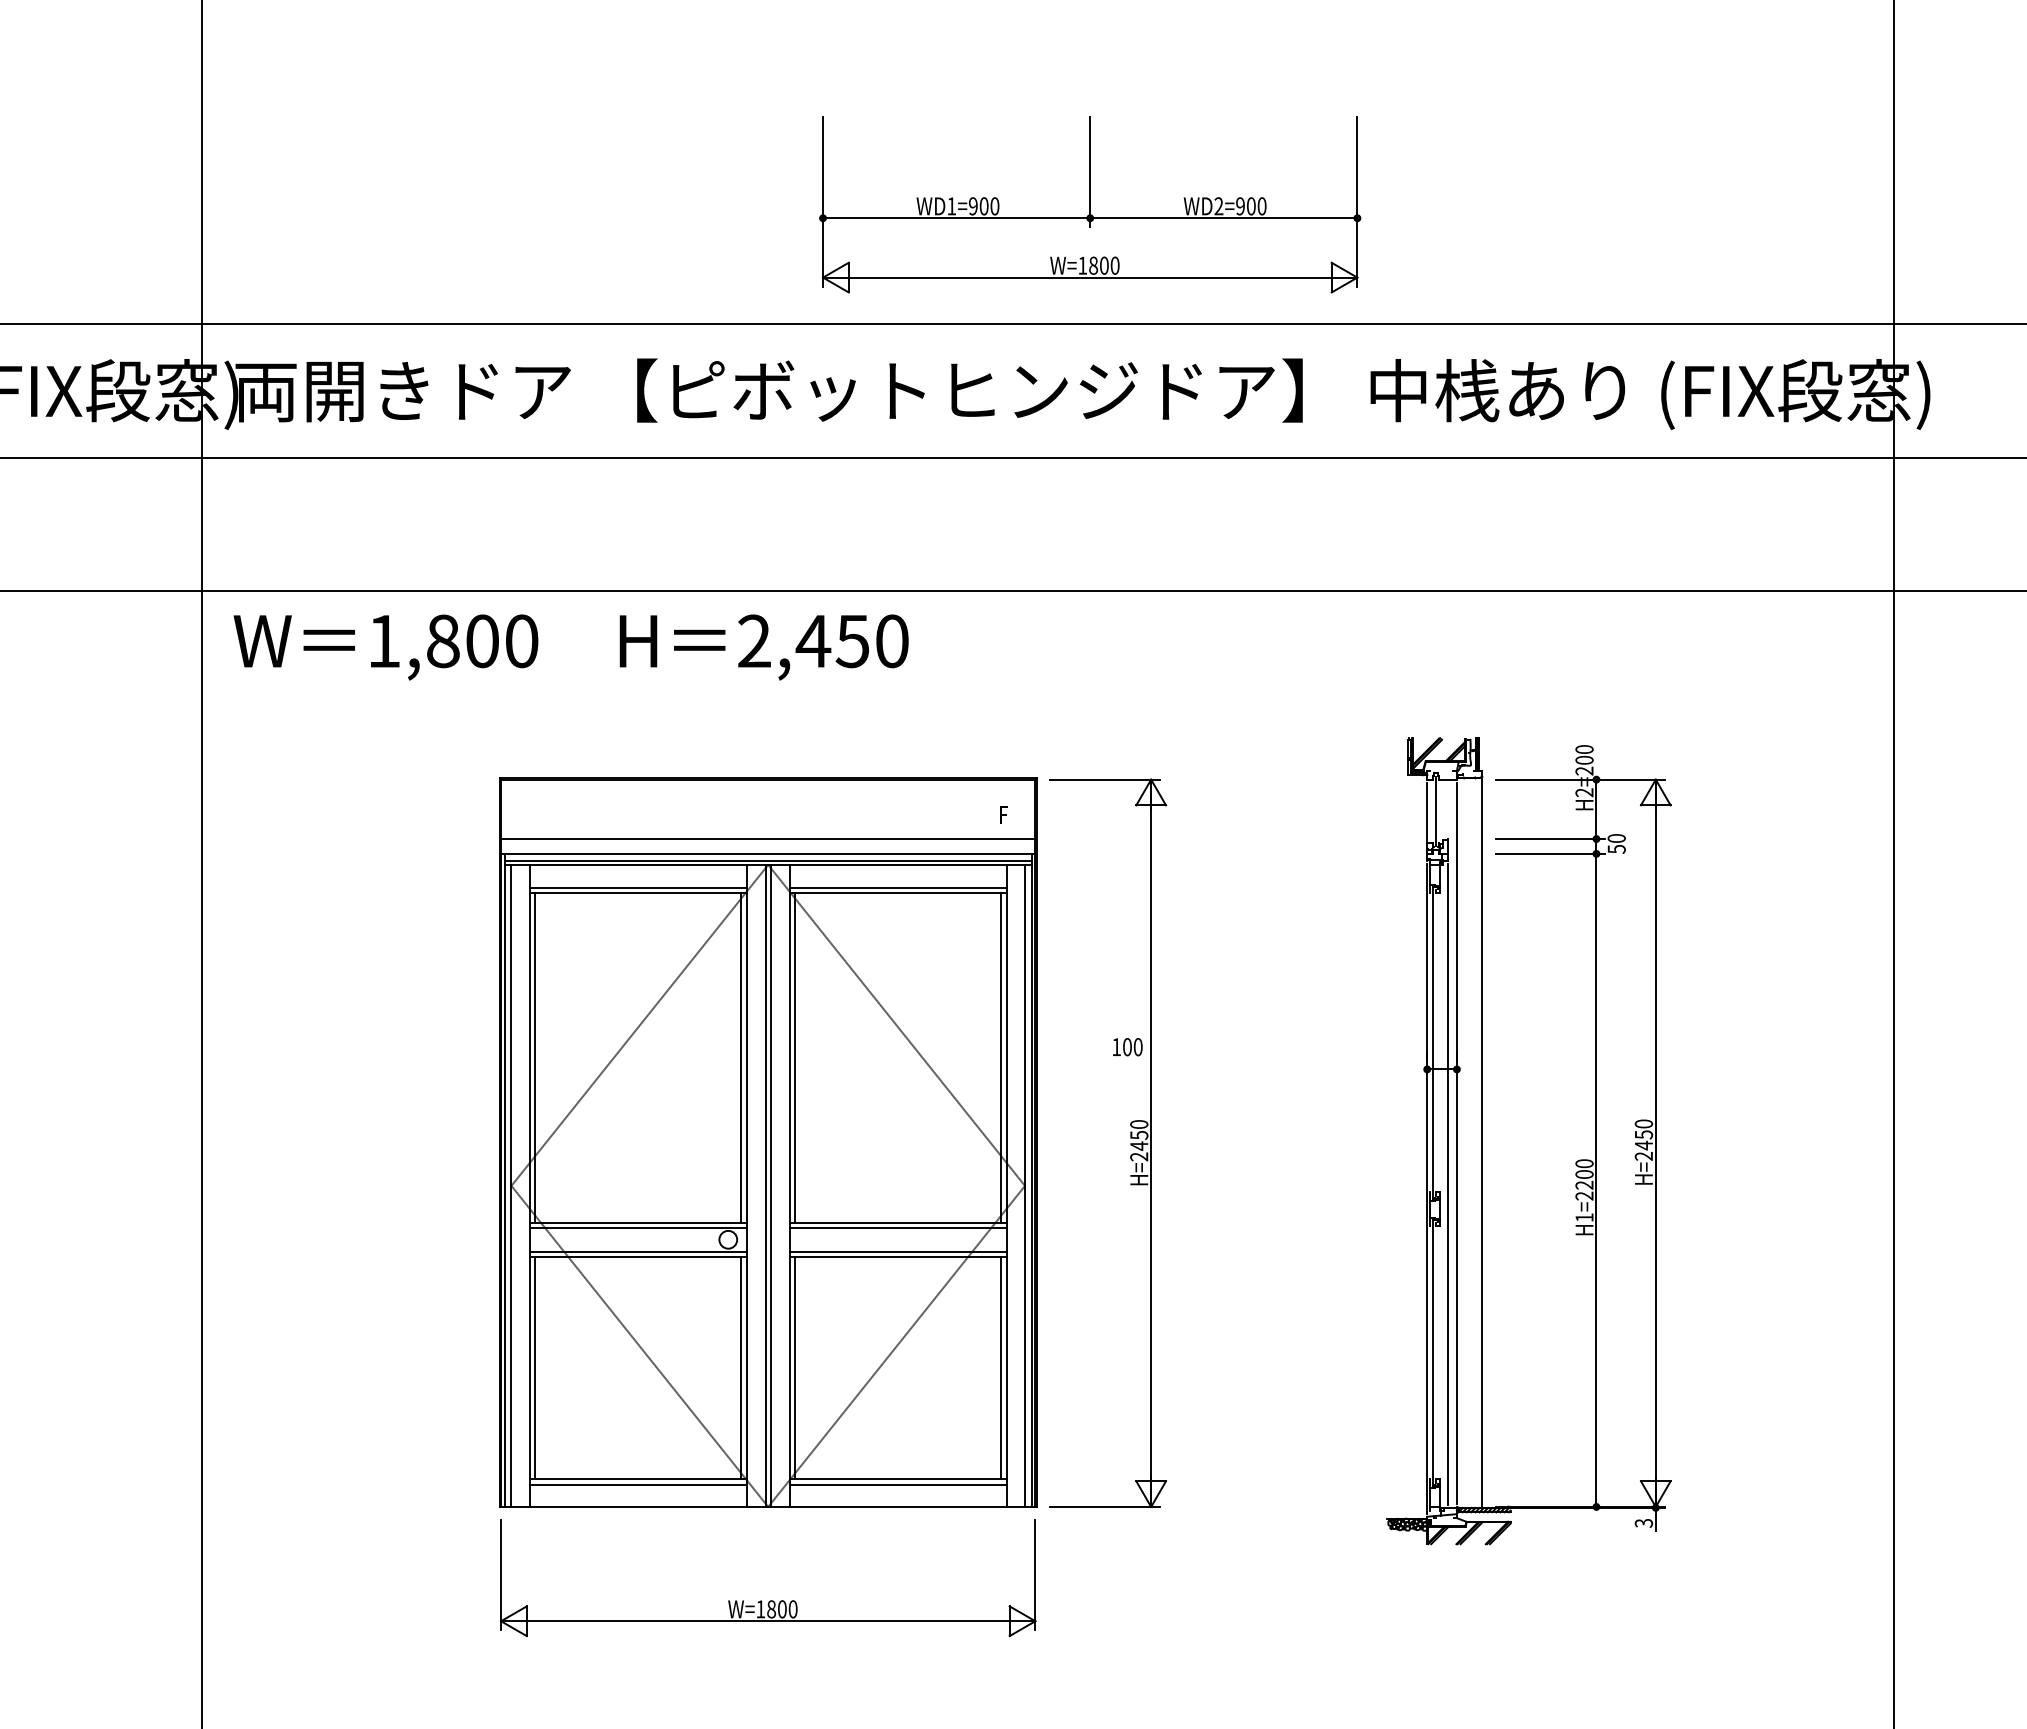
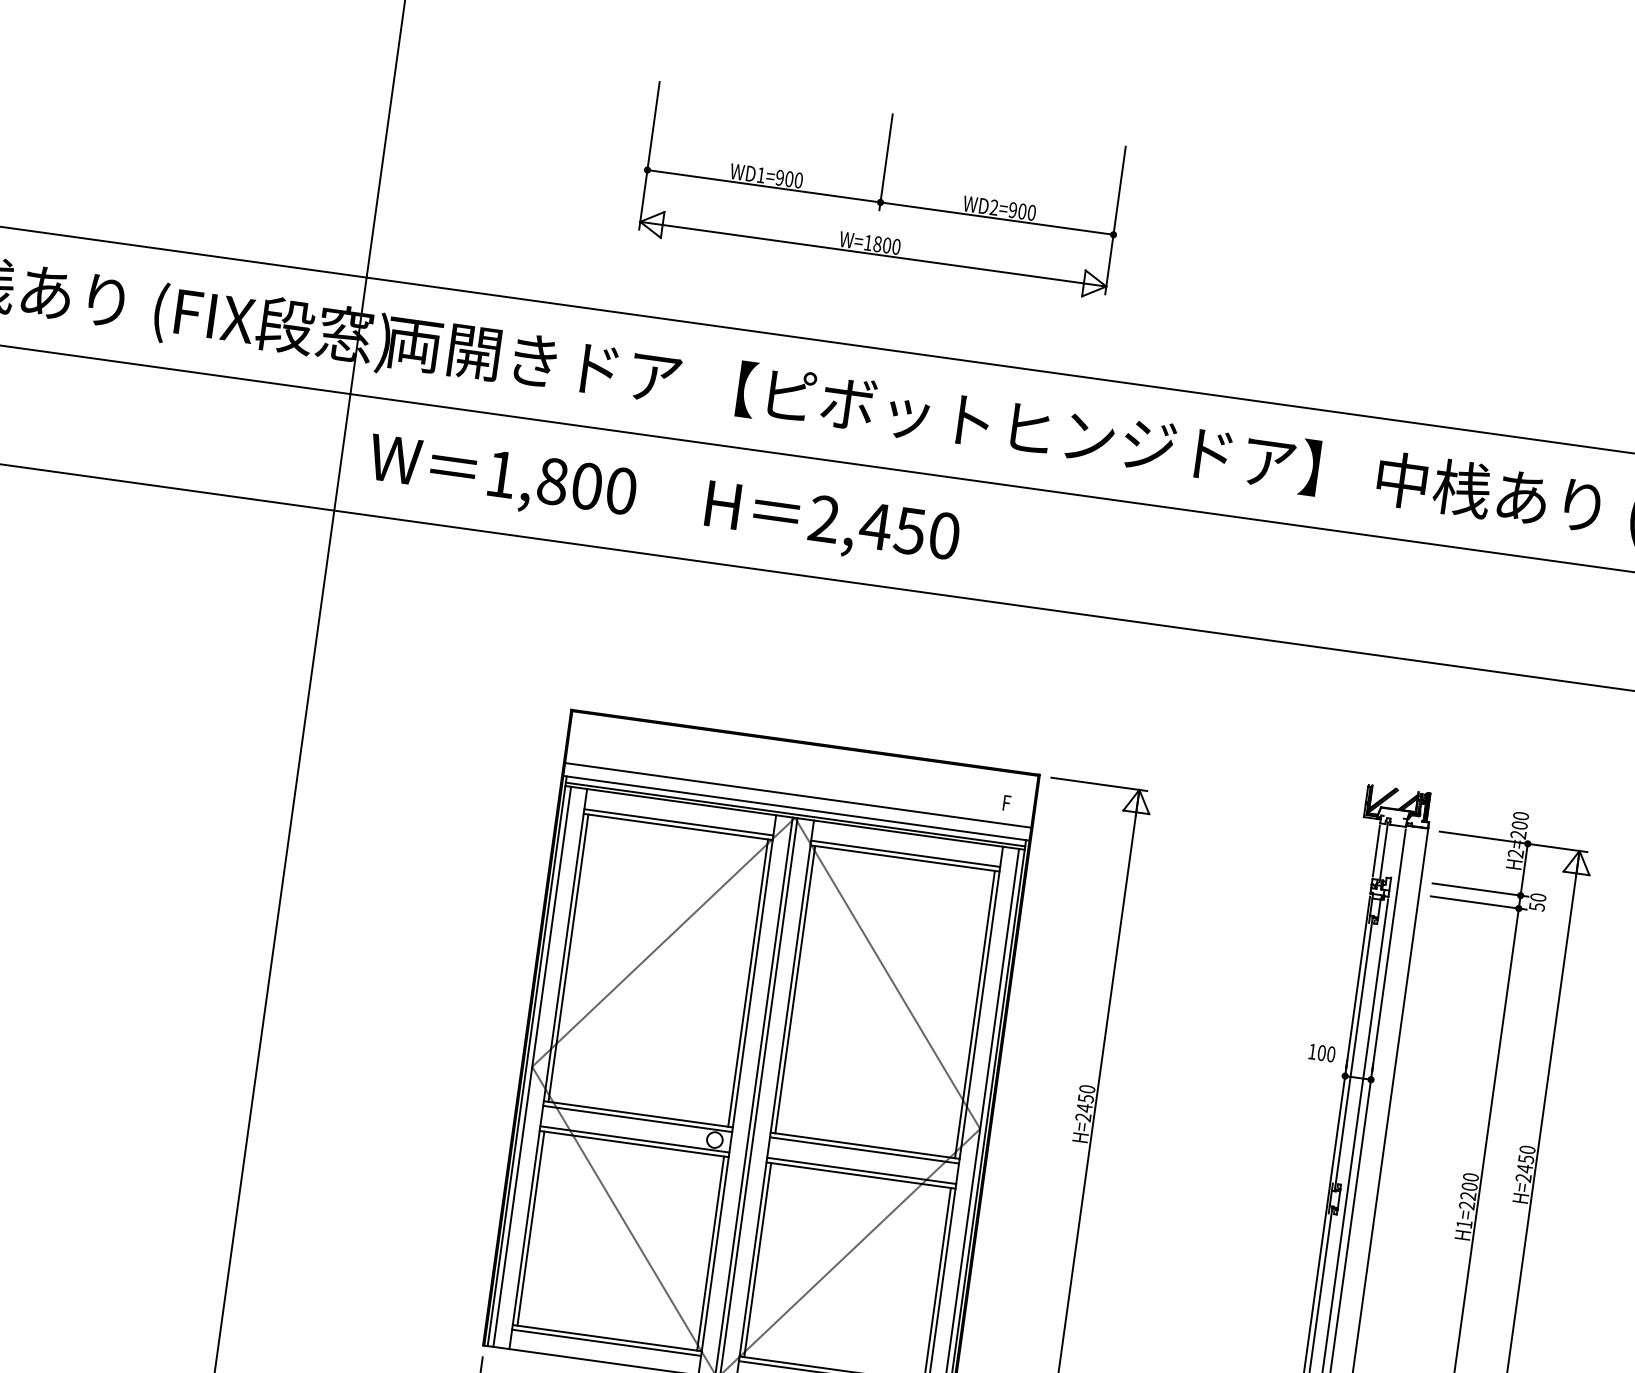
part: (1090, 204) -> (882, 190), moved
text: (570, 647) -> (663, 502), moved
text: (1127, 1047) -> (1321, 1053), moved

